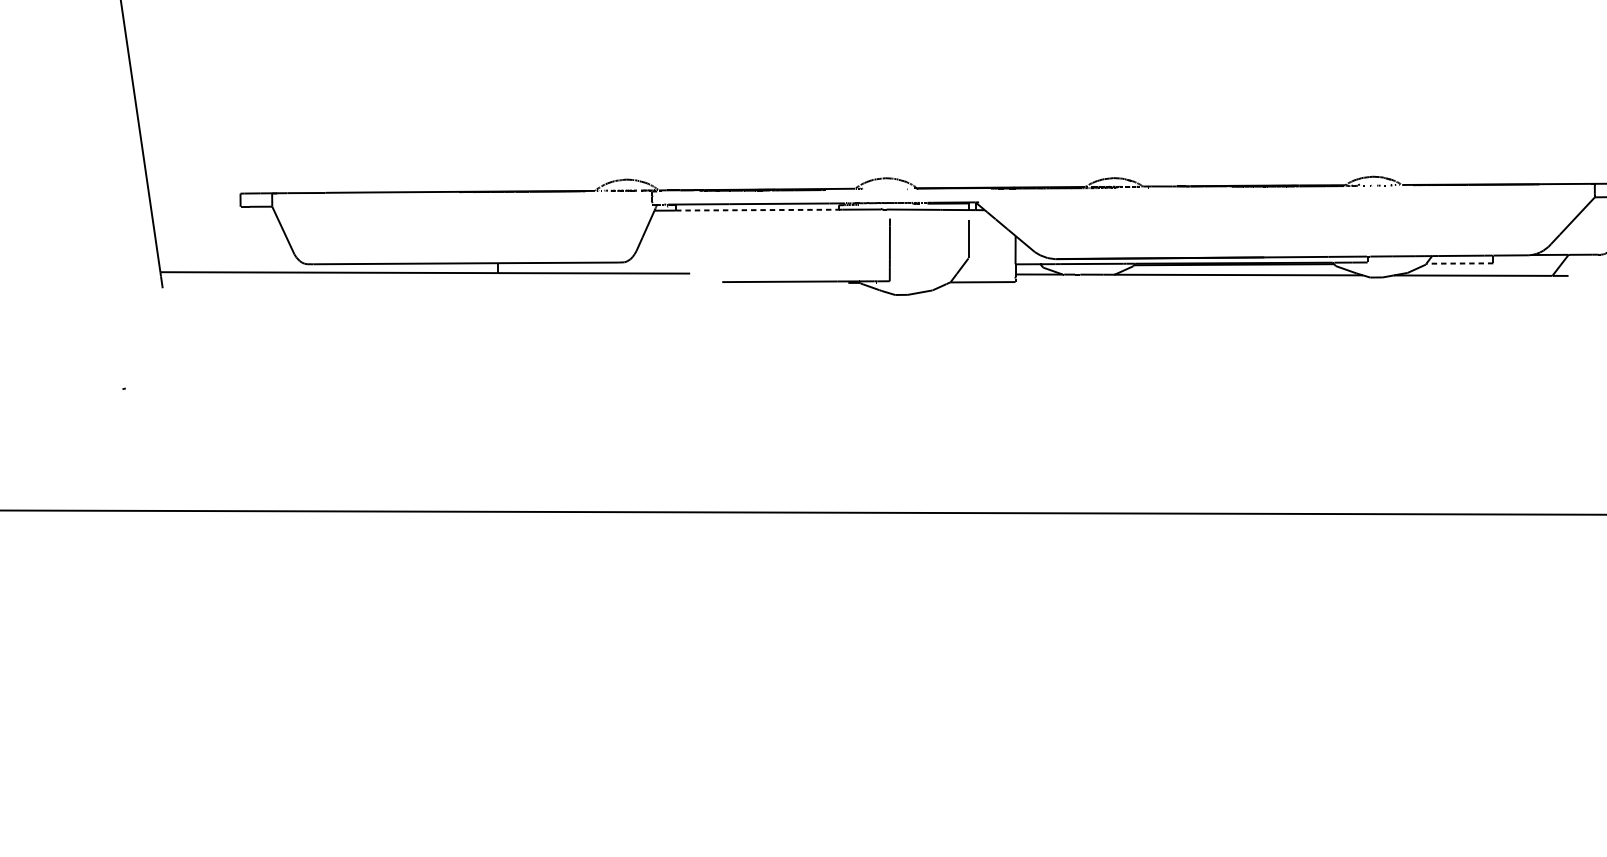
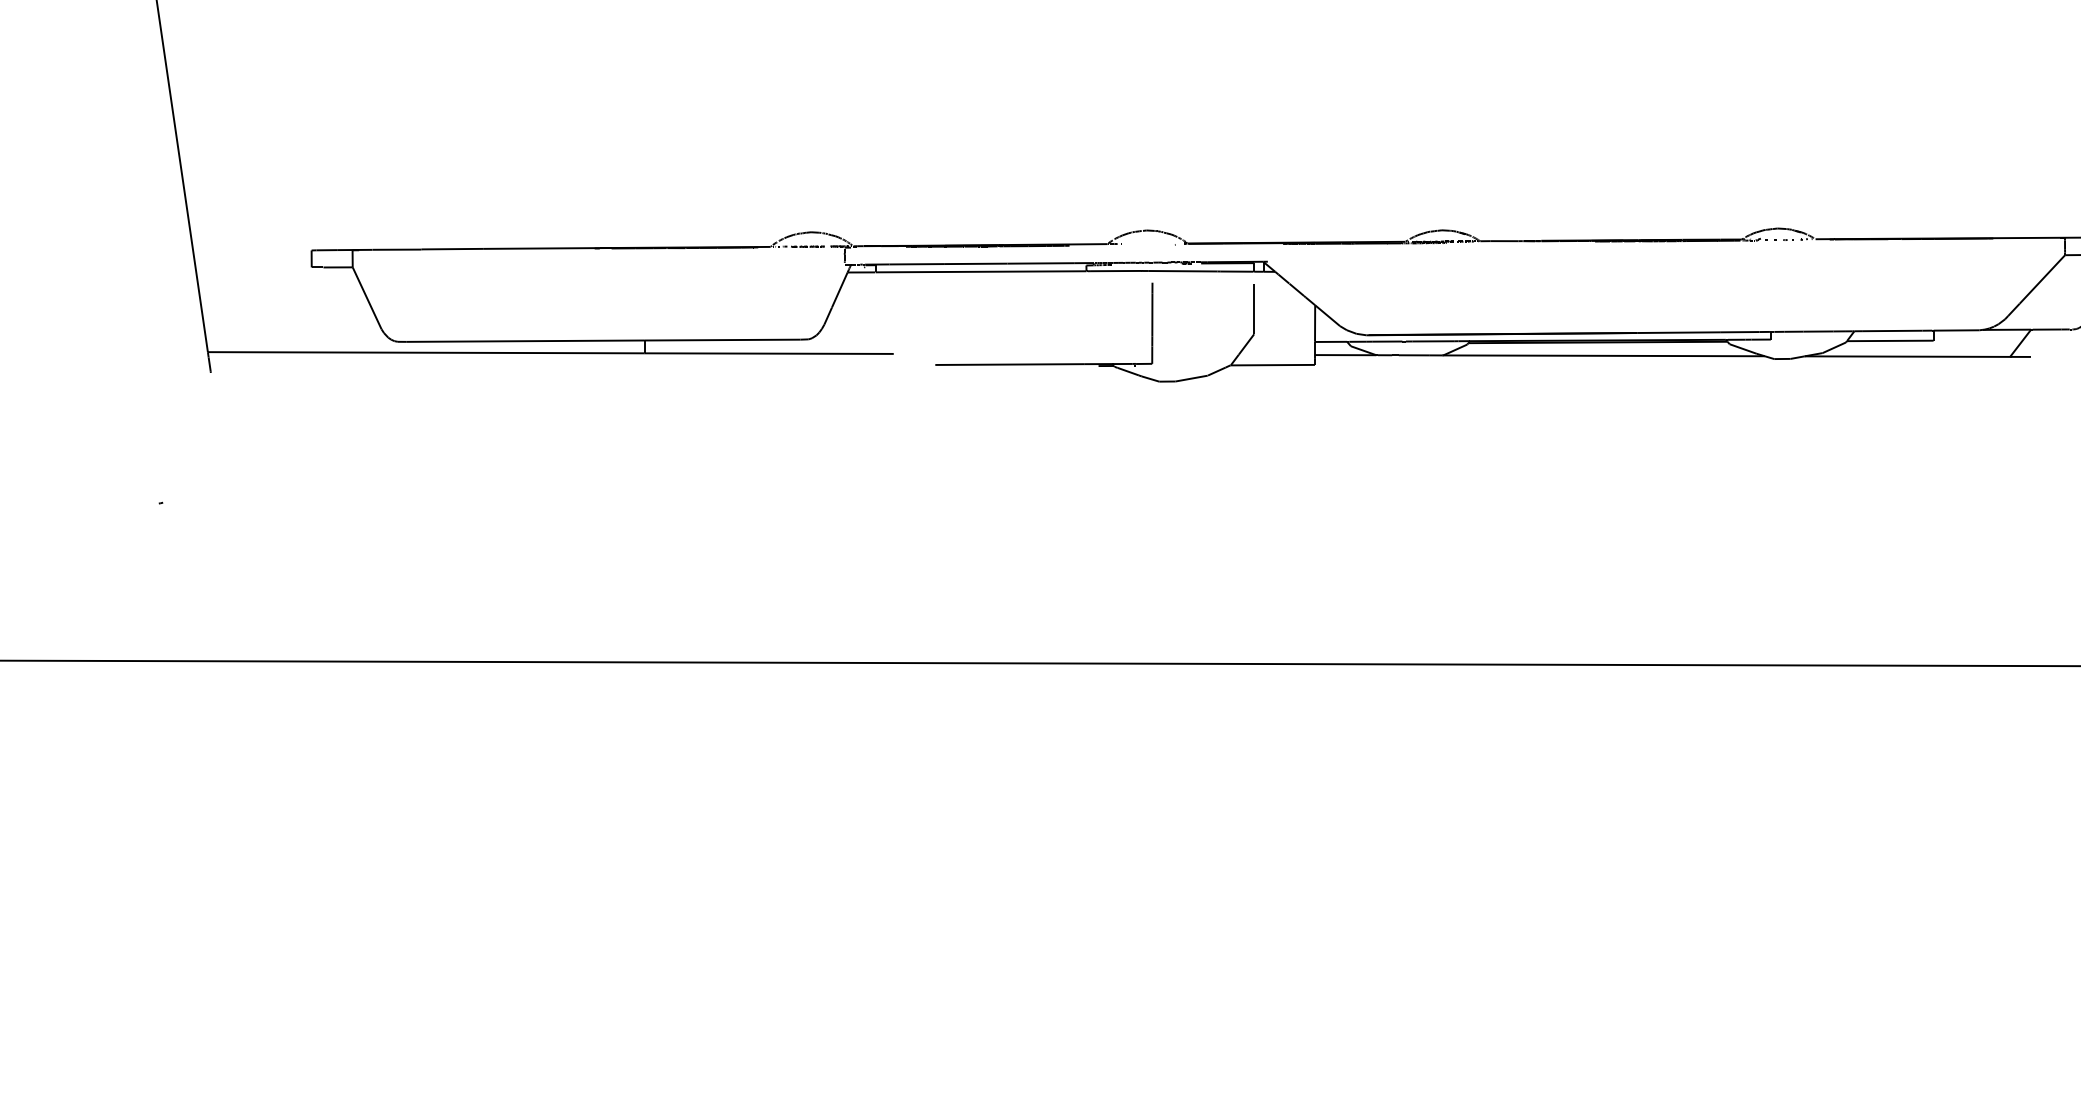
line: (757, 209) -> (981, 271), dashed -> solid
line: (1459, 263) -> (1889, 340), dashed -> solid

